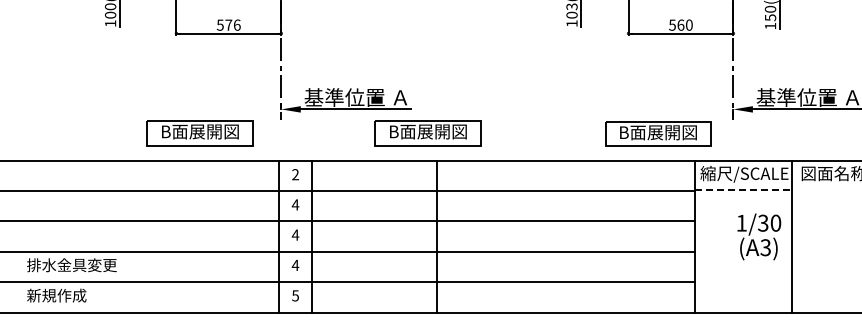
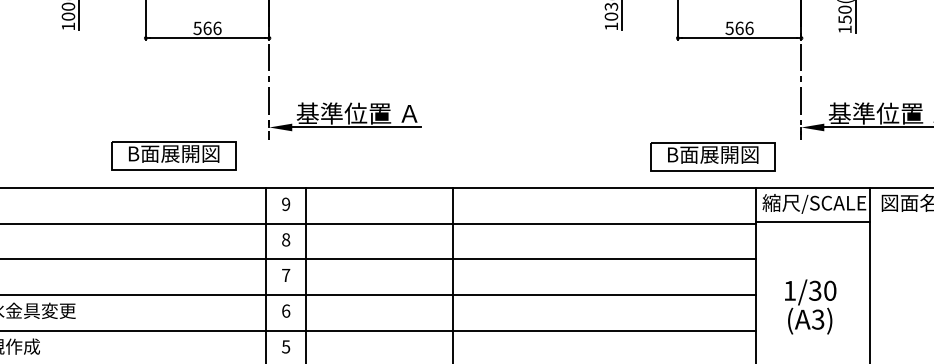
text: (228, 24) -> (207, 27), 576 -> 566
text: (689, 24) -> (749, 27), 560 -> 566
part: (427, 133) -> (441, 155), removed
text: (295, 174) -> (286, 204), 2 -> 9
line: (743, 189) -> (813, 221), dashed -> solid
text: (295, 204) -> (286, 239), 4 -> 8
text: (295, 234) -> (286, 274), 4 -> 7
text: (759, 236) -> (810, 306), moved
text: (295, 265) -> (286, 311), 4 -> 6

